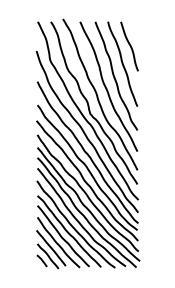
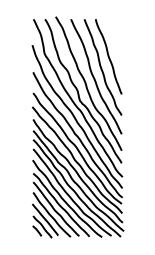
curve: (129, 46) -> (114, 41), removed

